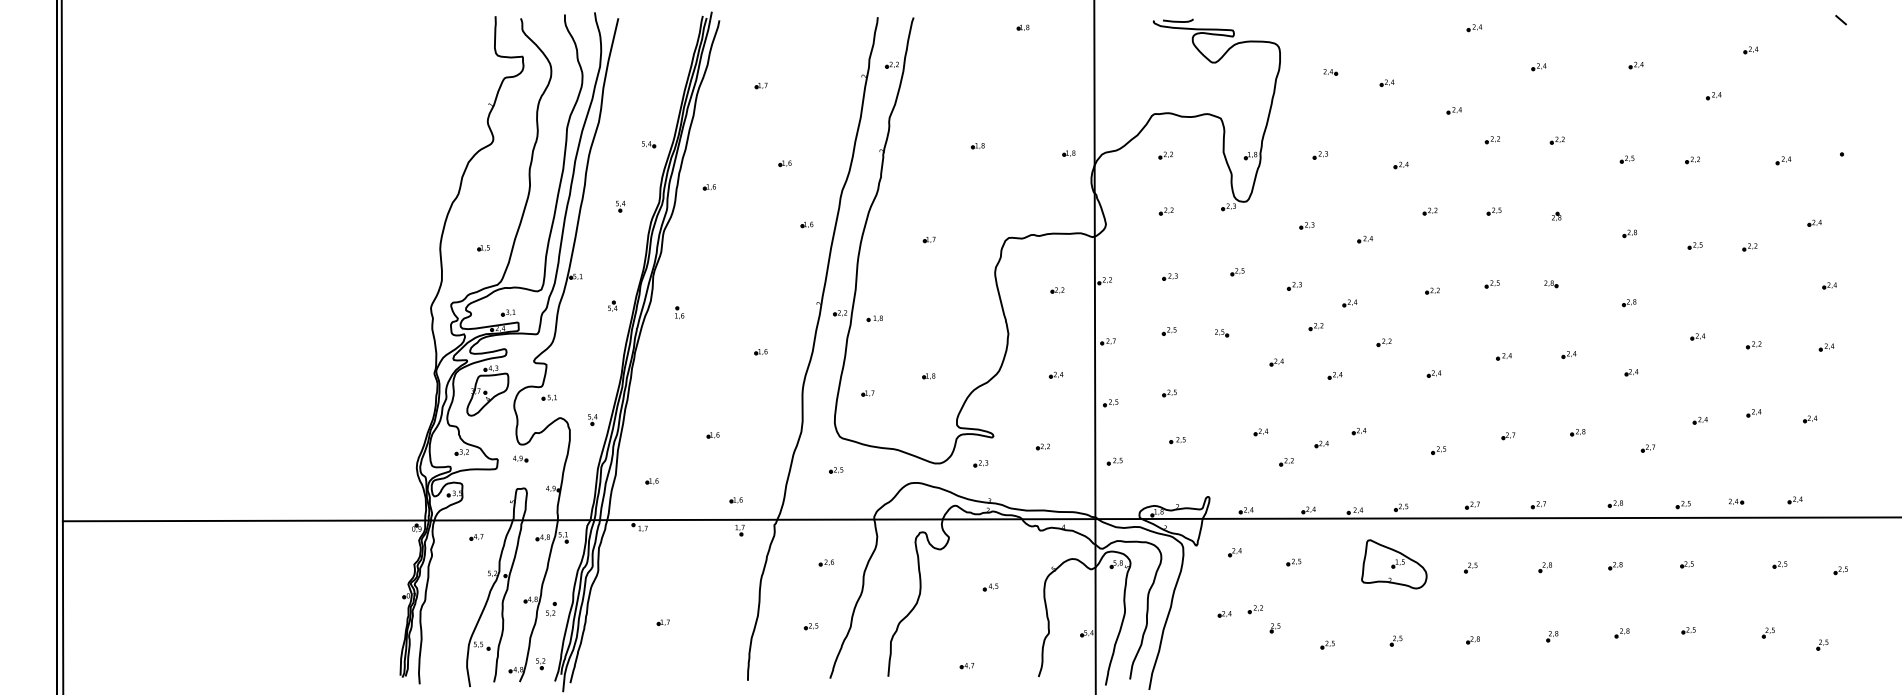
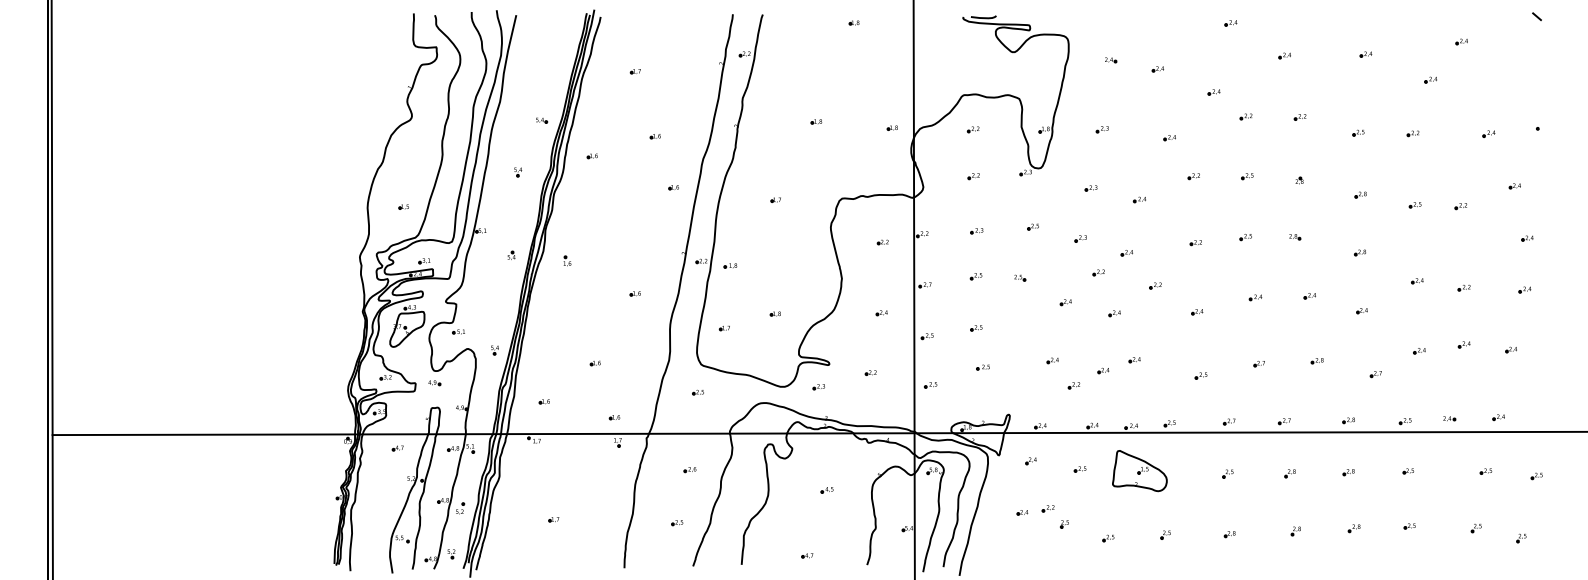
part: (1394, 564) -> (1140, 471), moved

